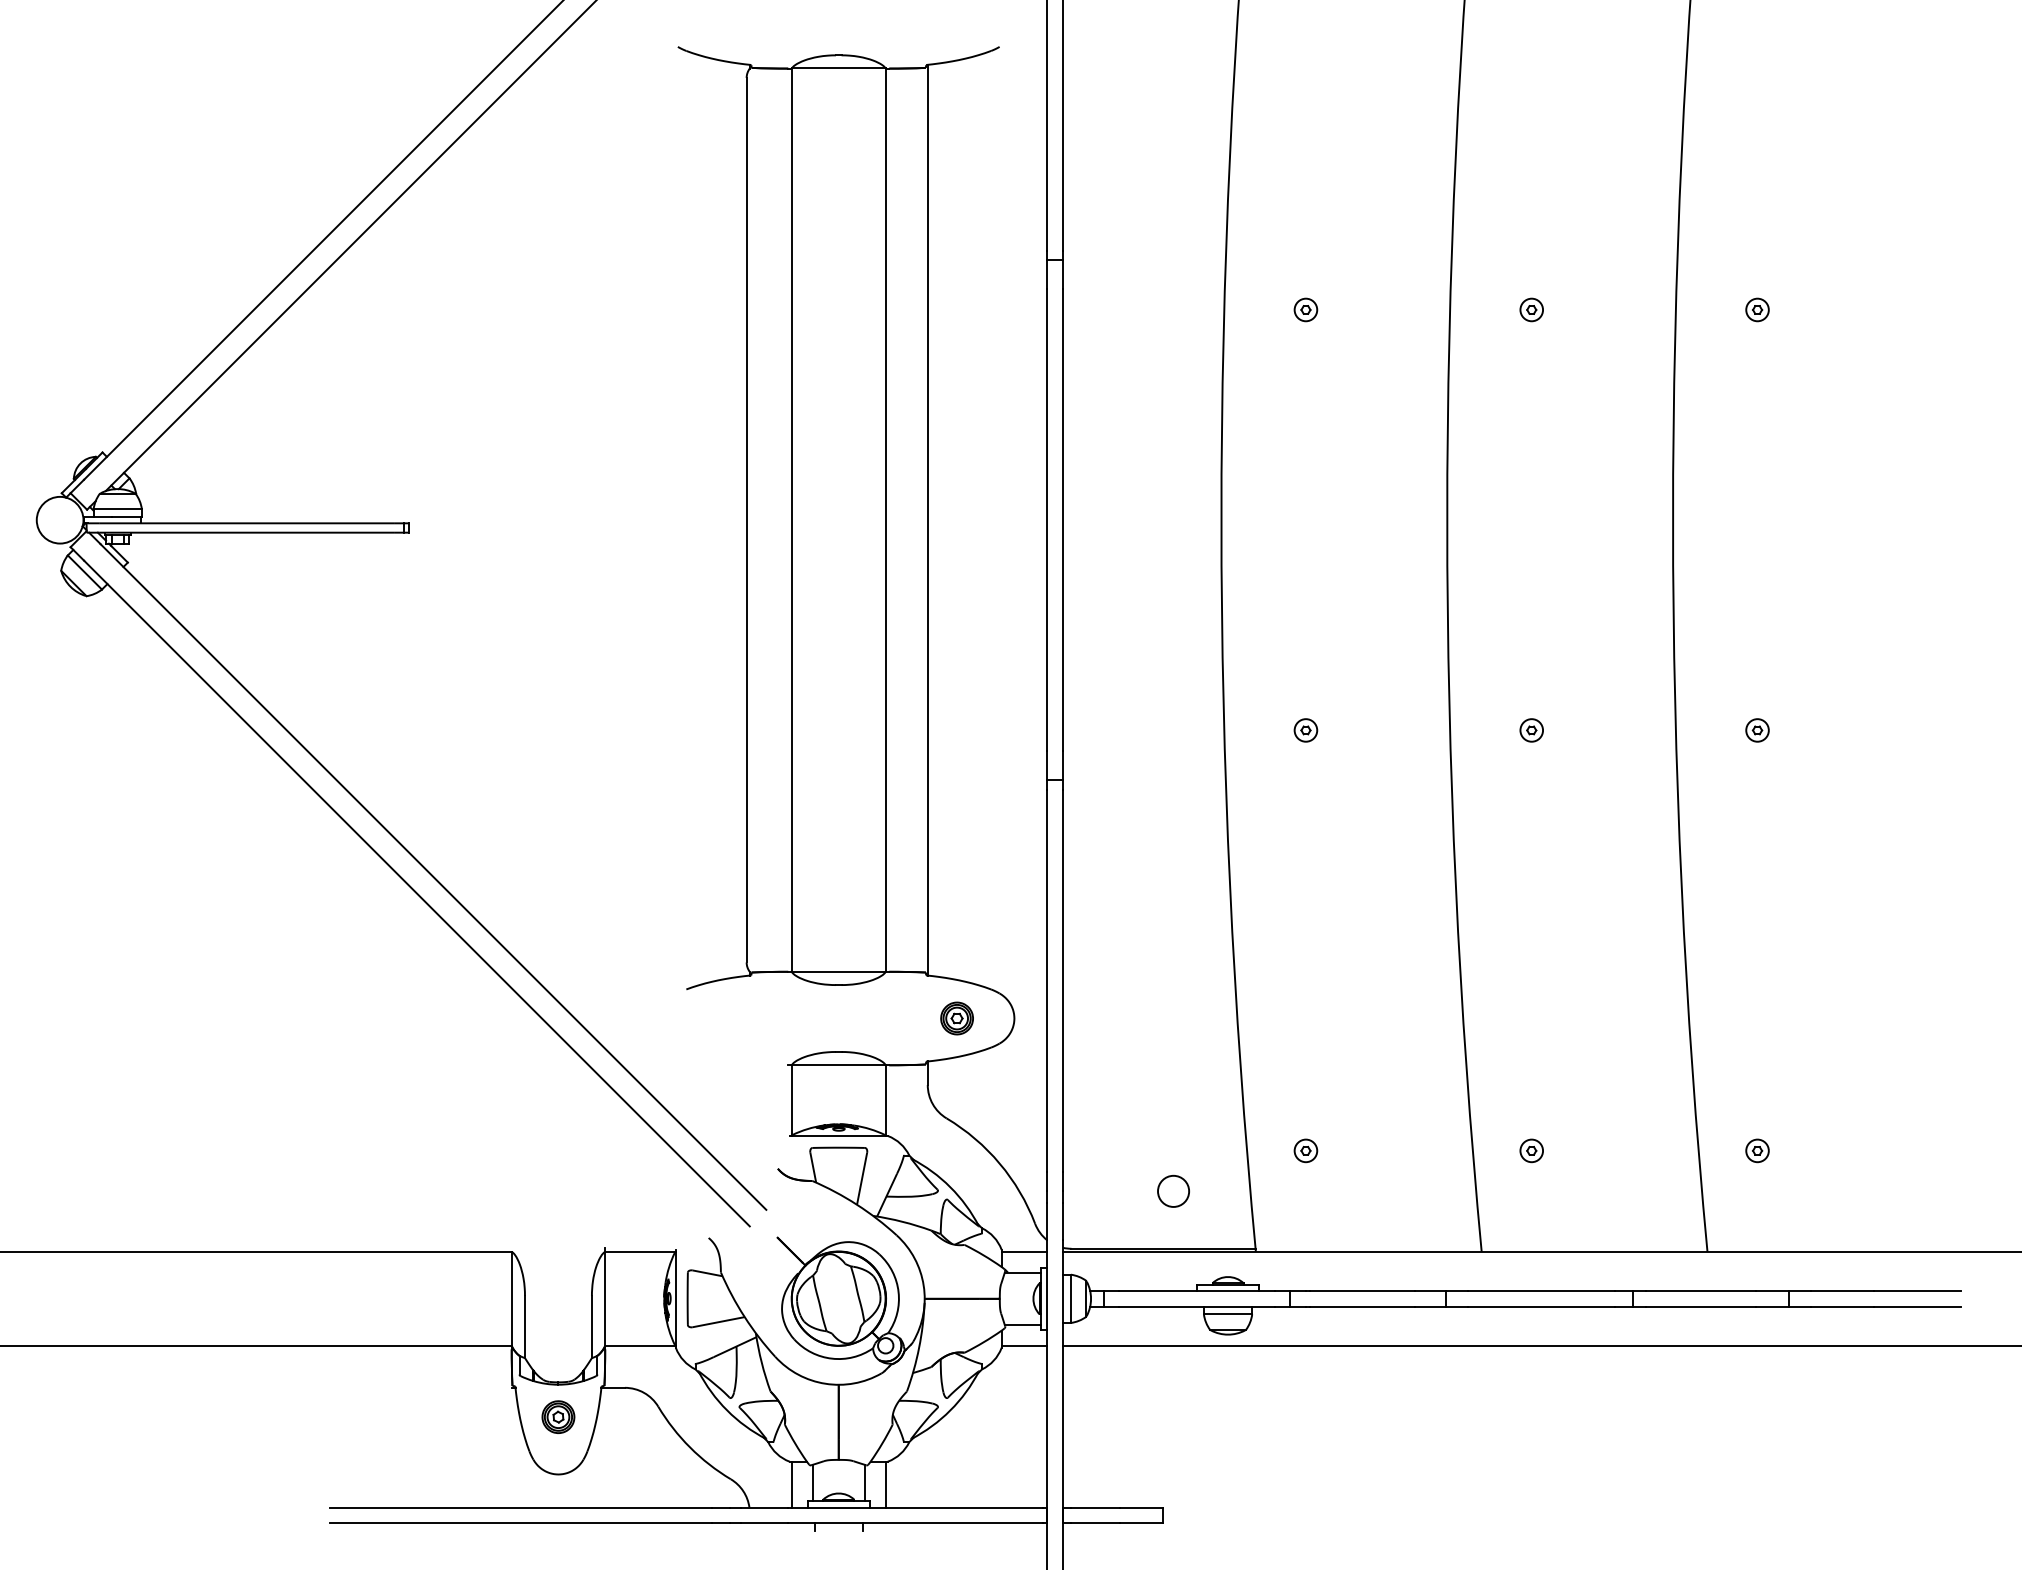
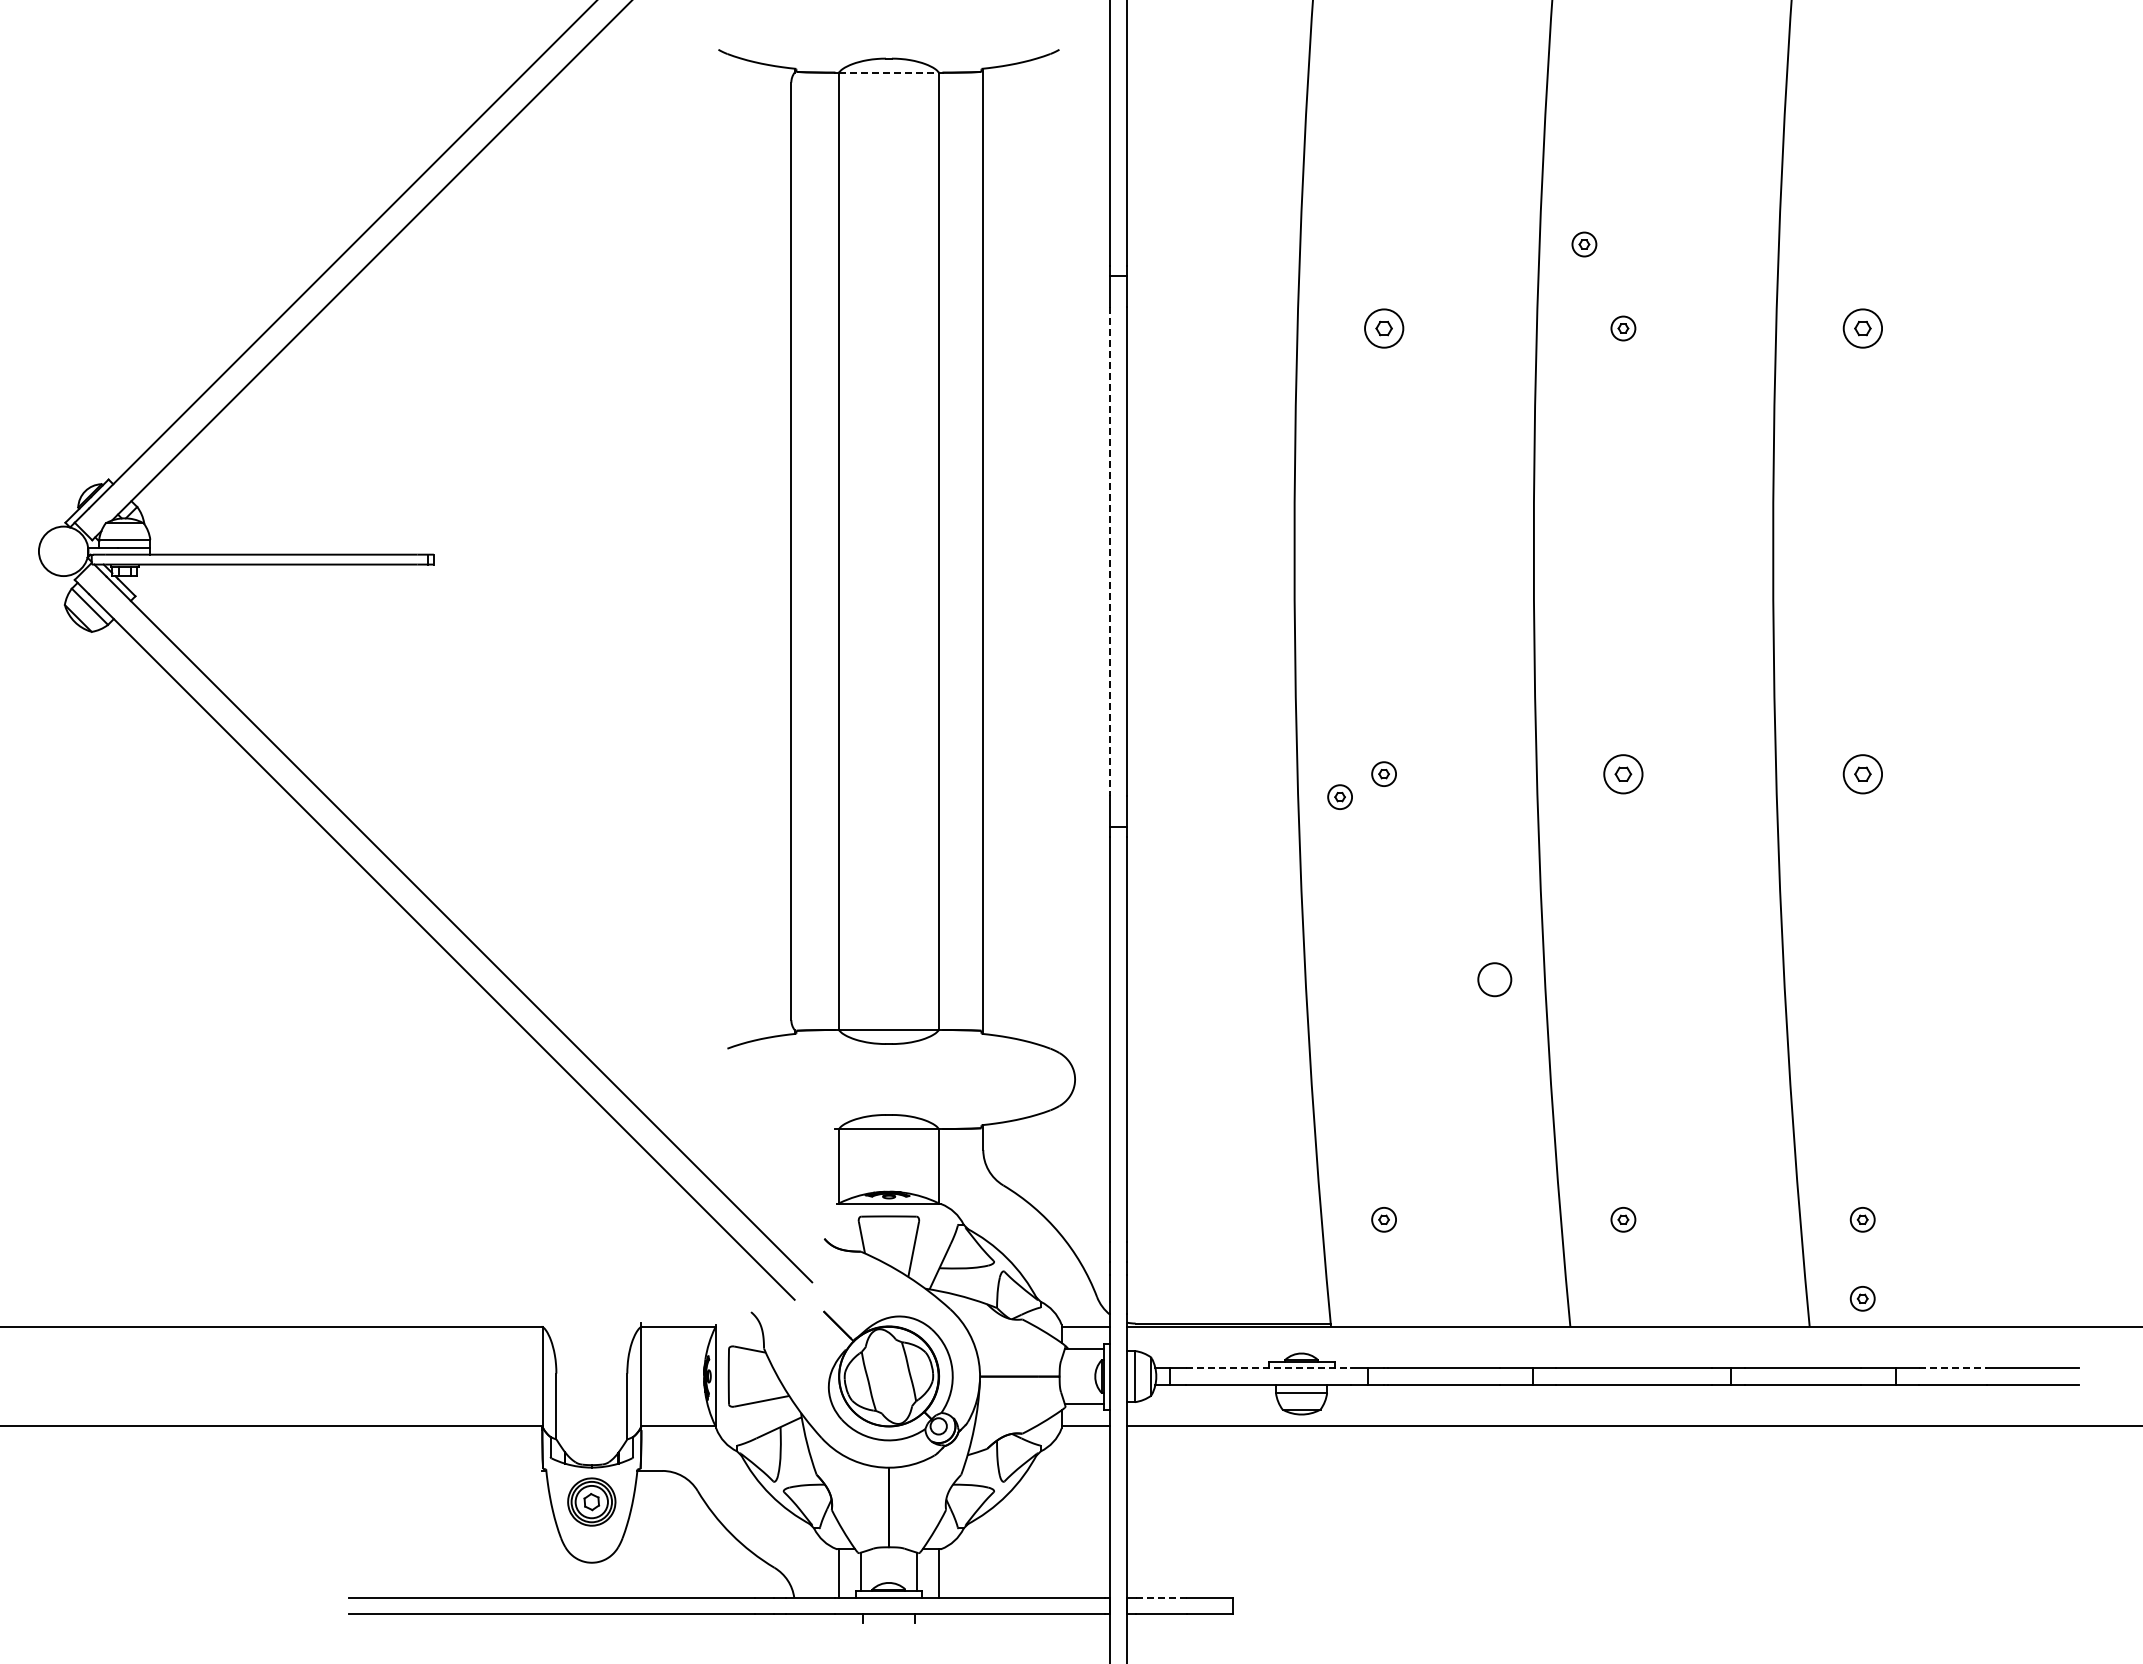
line: (838, 68) -> (888, 72), solid -> dashed
part: (1495, 230) -> (1584, 244), added
part: (1305, 309) -> (1383, 328), size x1.6
part: (1757, 309) -> (1862, 328), size x1.6
line: (1047, 520) -> (1110, 551), solid -> dashed
part: (1531, 729) -> (1623, 773), size x1.6
part: (1757, 729) -> (1862, 773), size x1.6
part: (1263, 751) -> (1339, 796), added
part: (957, 1018) -> (1014, 1079), removed
circle: (1173, 1191) -> (1494, 979), moved
part: (1757, 1225) -> (1862, 1298), added
line: (1196, 1291) -> (1268, 1368), solid -> dashed
line: (1842, 1291) -> (1952, 1368), solid -> dashed
part: (558, 1416) -> (591, 1501), size x1.4
line: (1095, 1507) -> (1161, 1597), solid -> dashed

